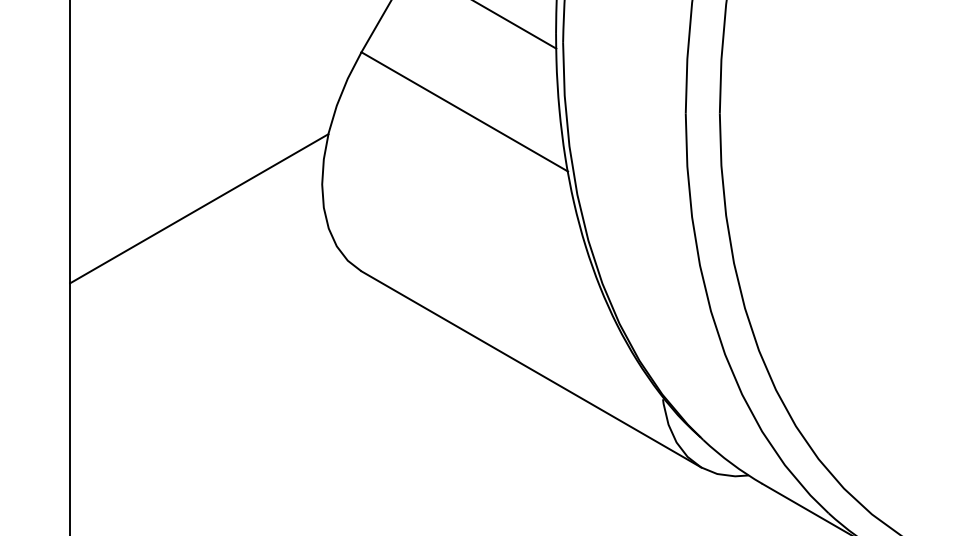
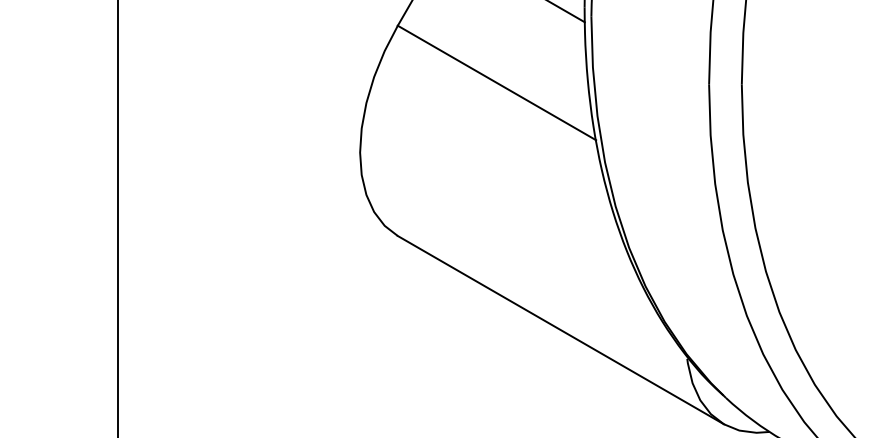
line: (199, 208) -> (242, 175), removed

